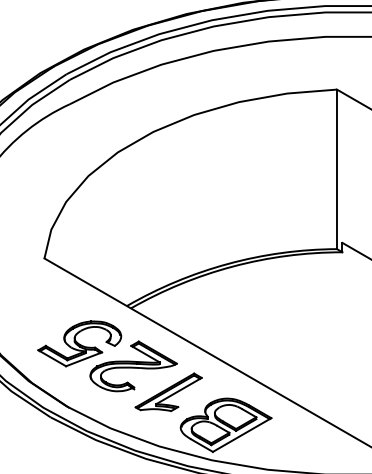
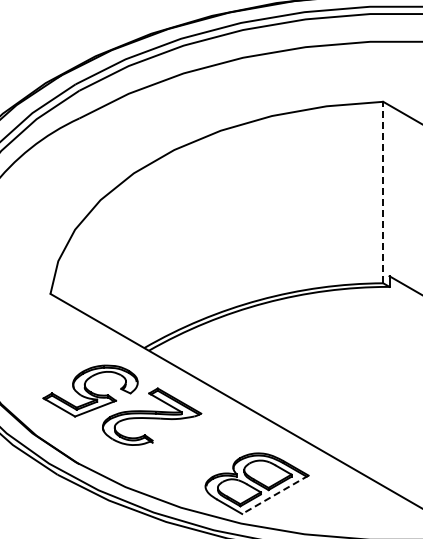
line: (337, 169) -> (383, 192), solid -> dashed
part: (168, 391) -> (191, 445), removed
line: (241, 435) -> (274, 495), solid -> dashed

